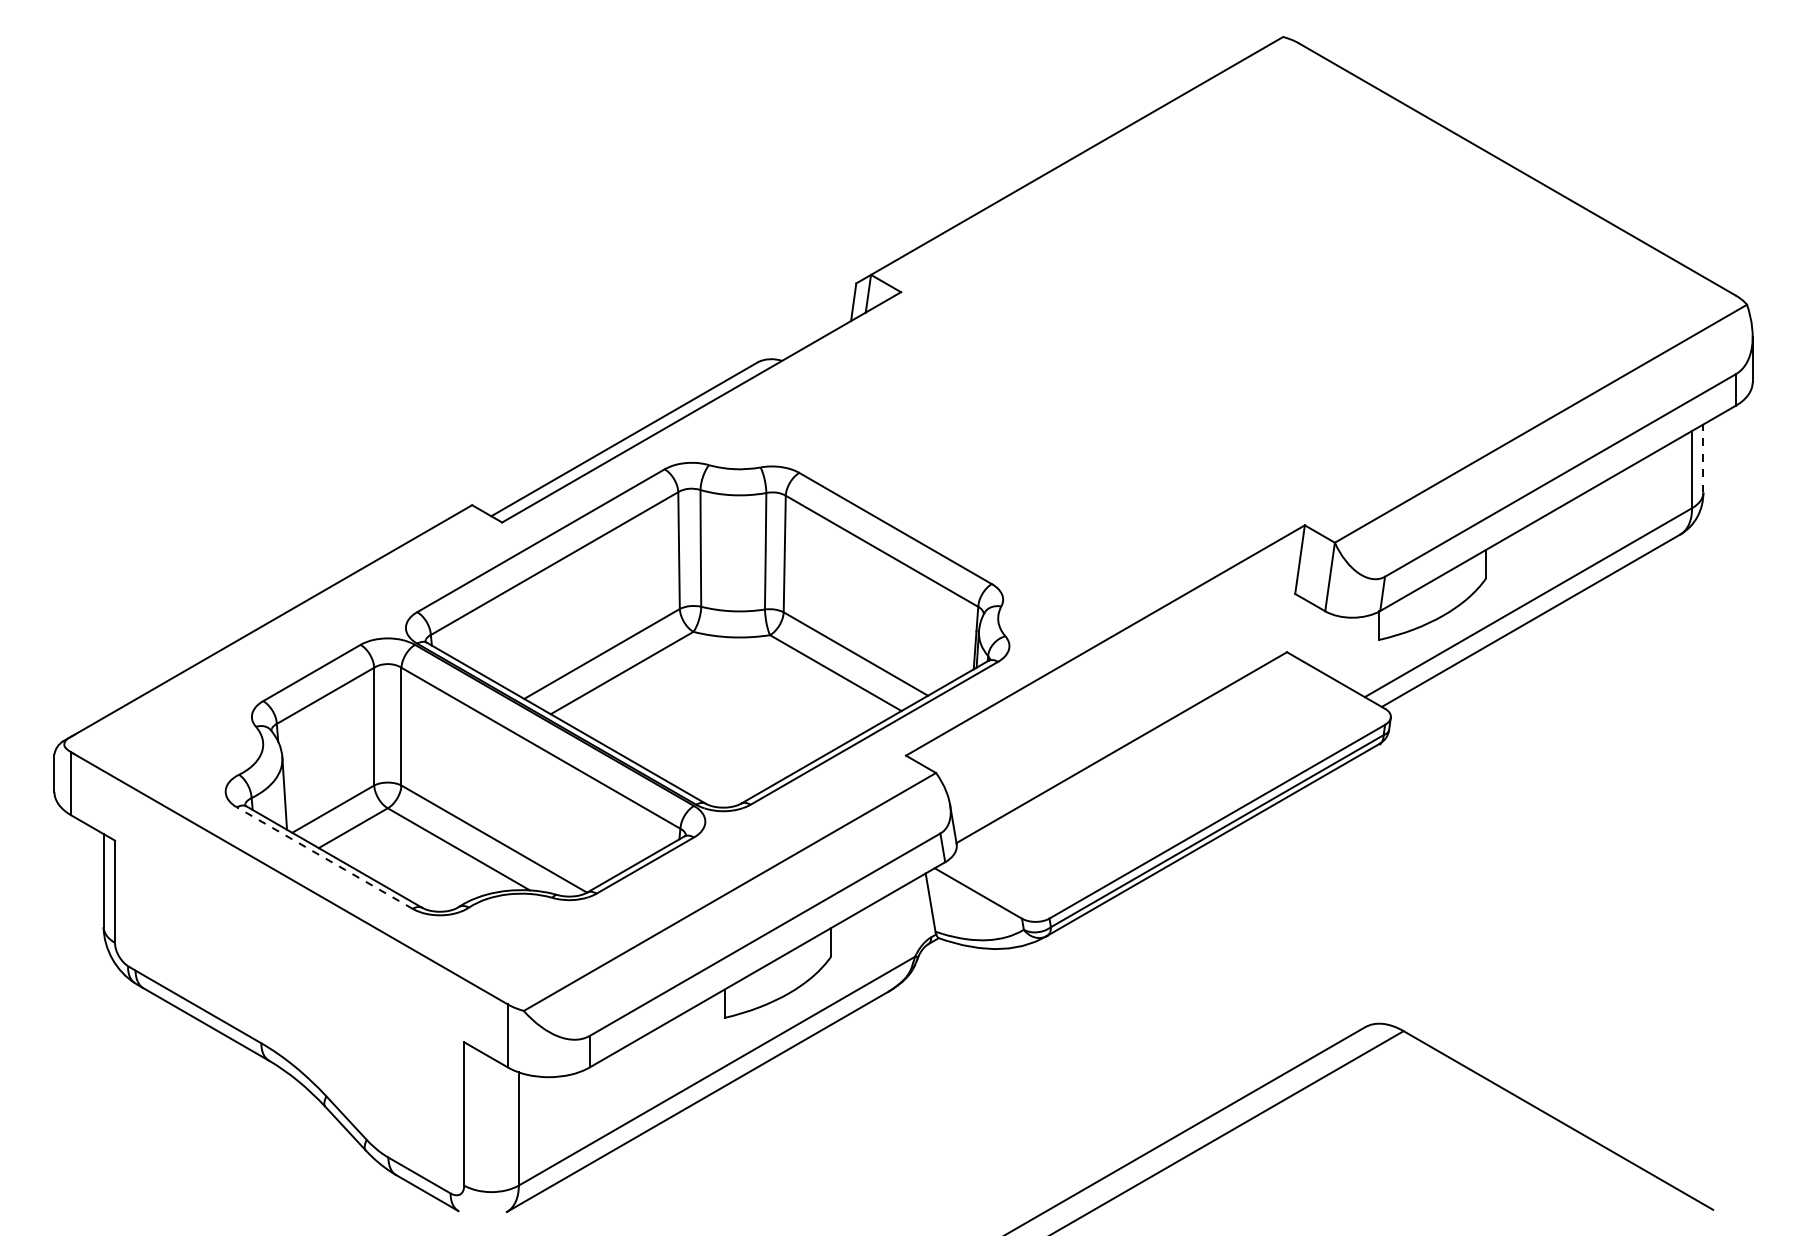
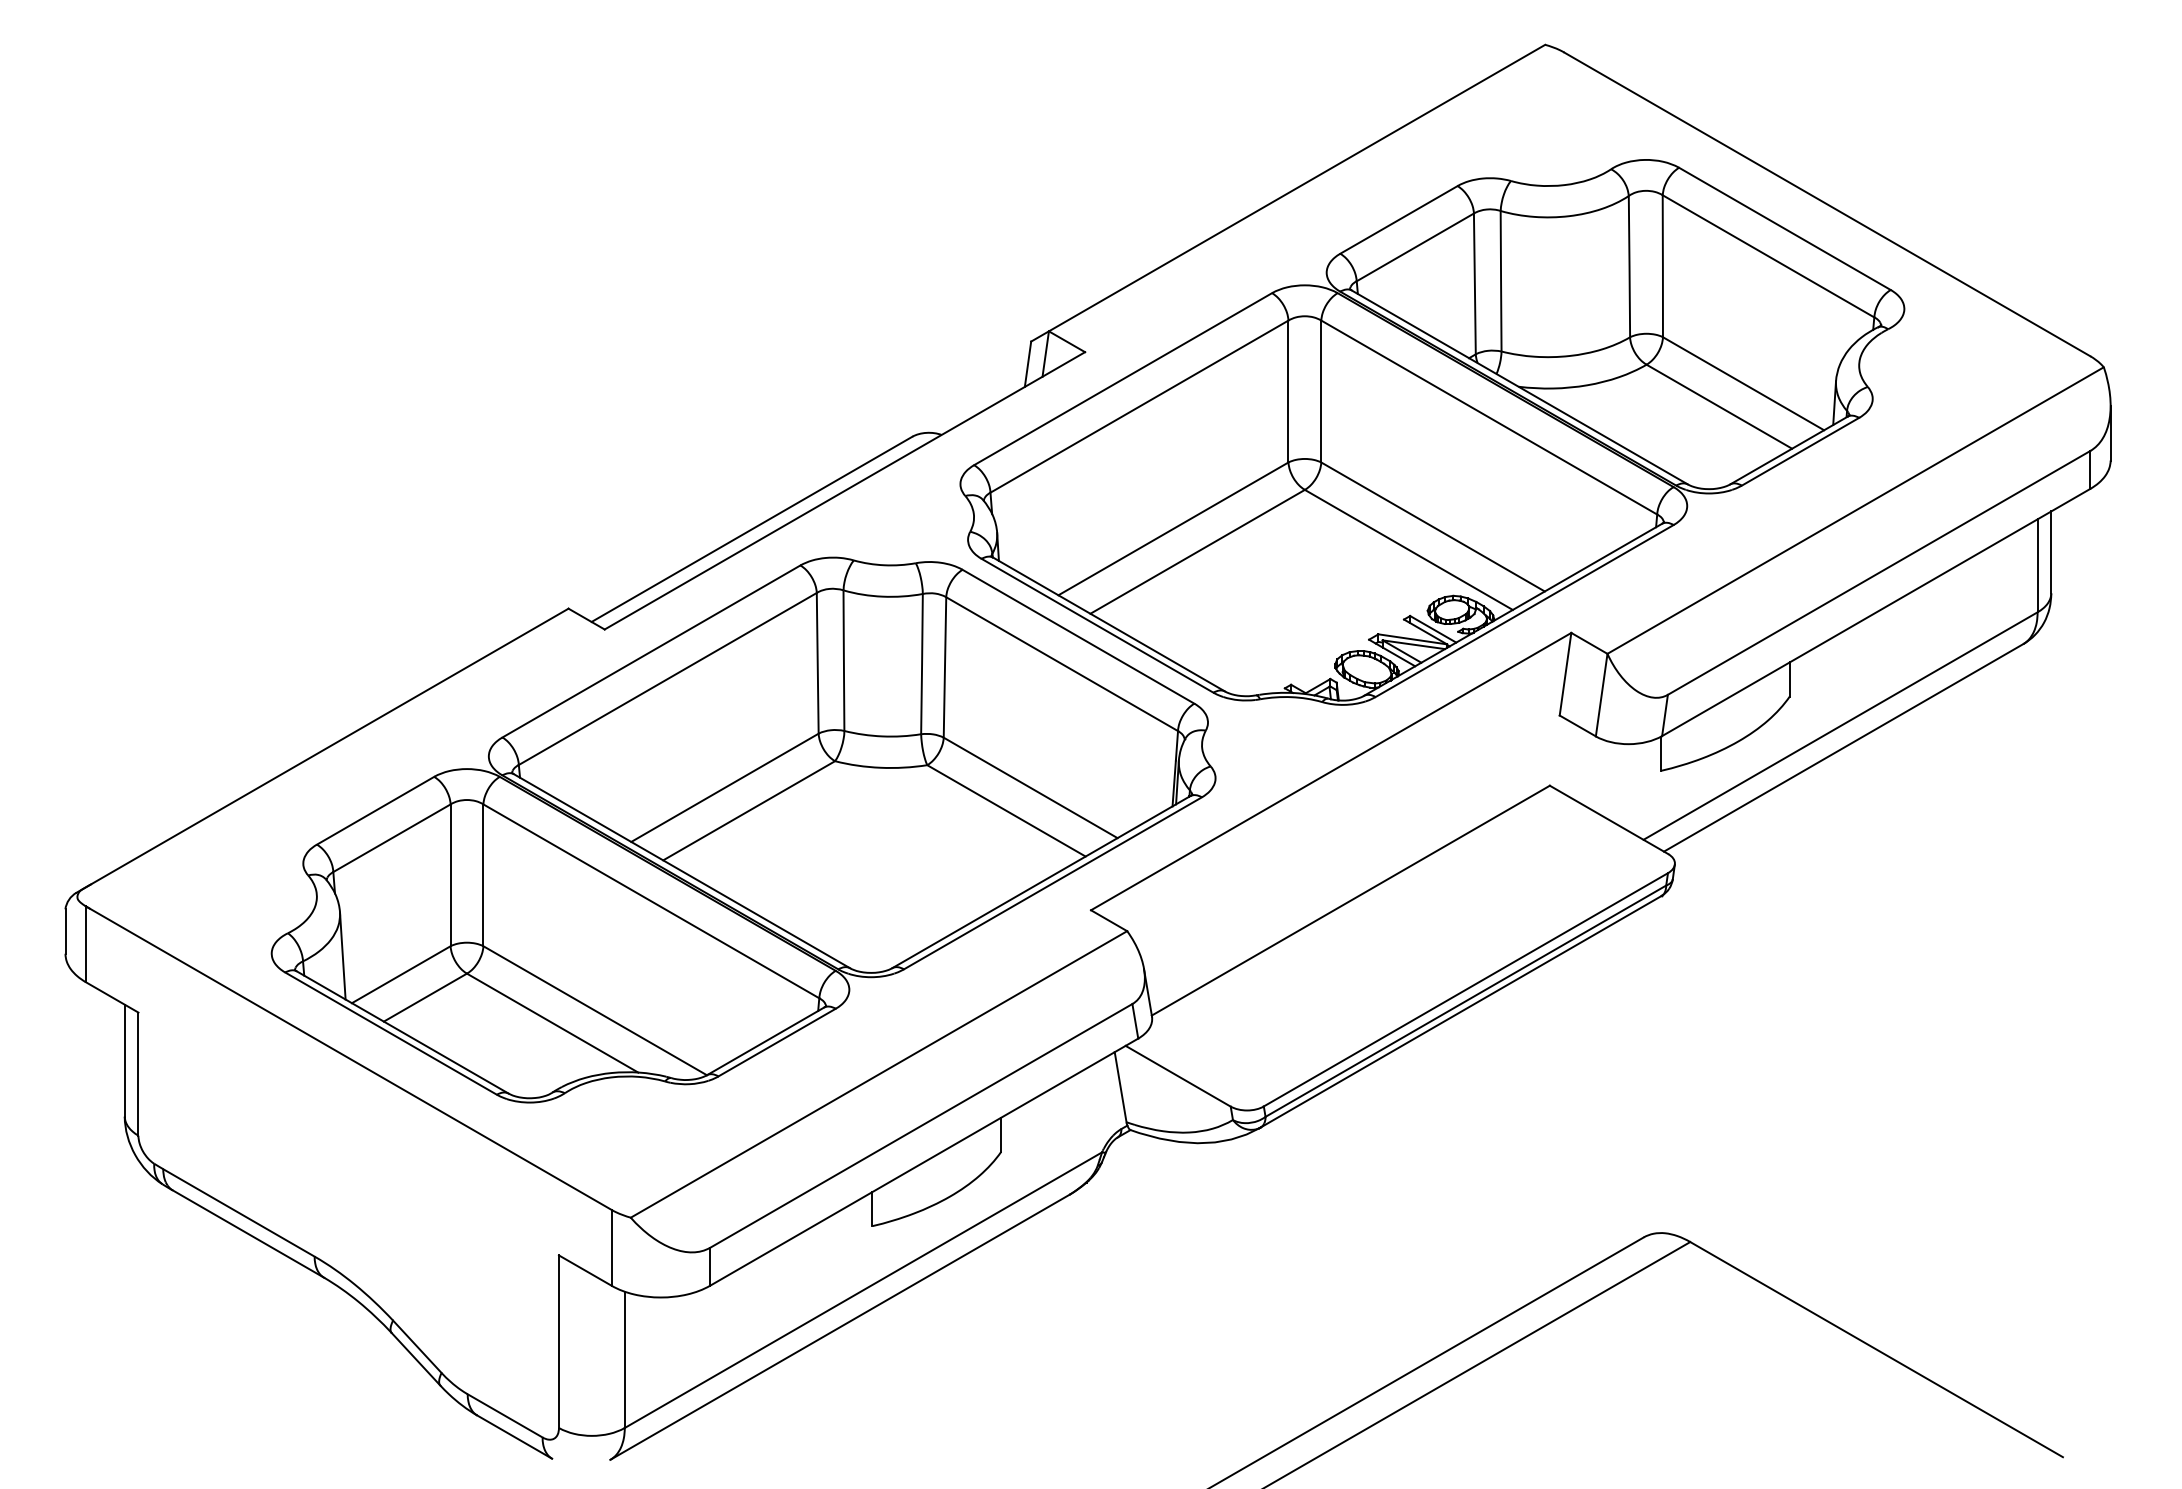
part: (1189, 358) -> (1432, 432), added
line: (1703, 458) -> (2051, 552), dashed -> solid
line: (324, 857) -> (390, 1033), dashed -> solid

